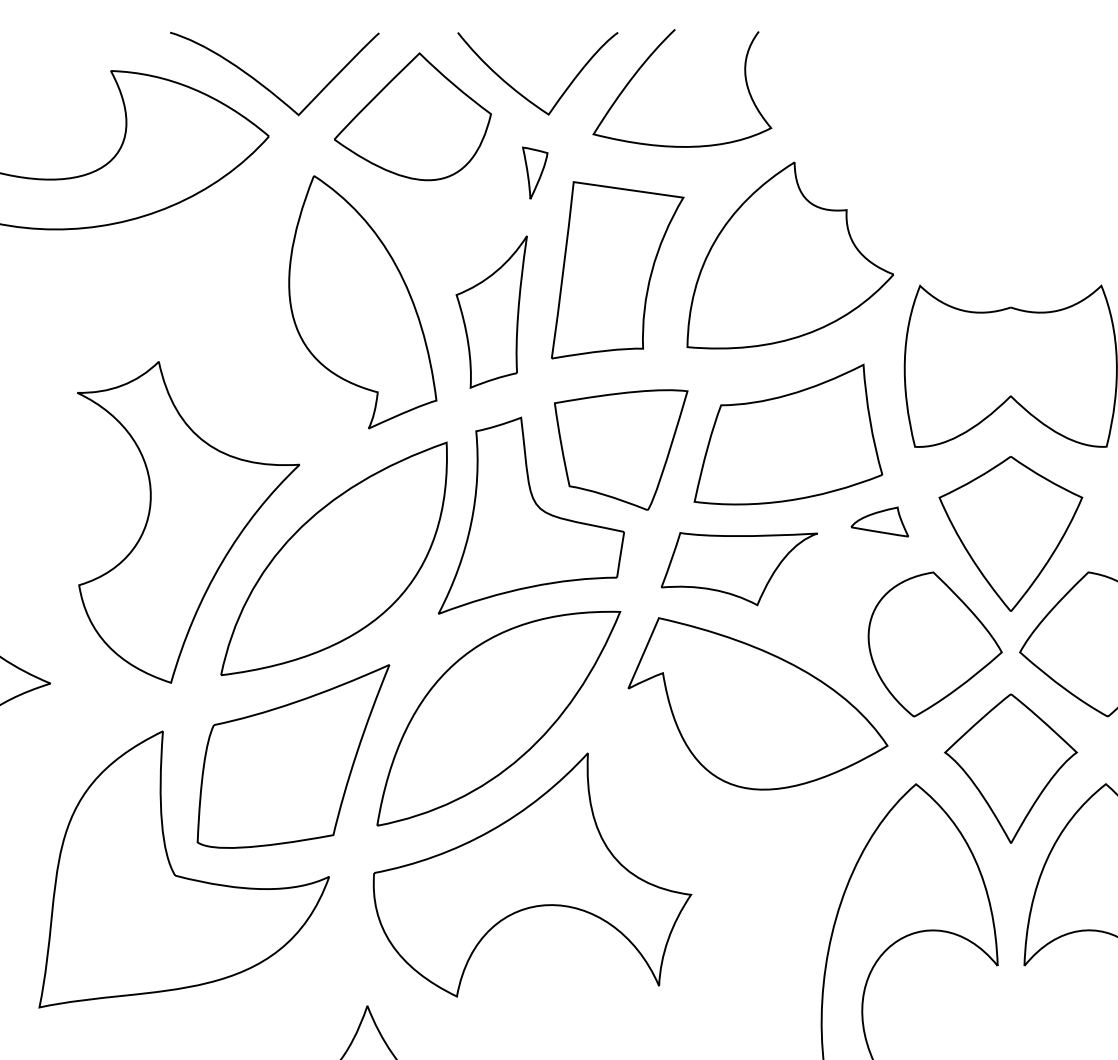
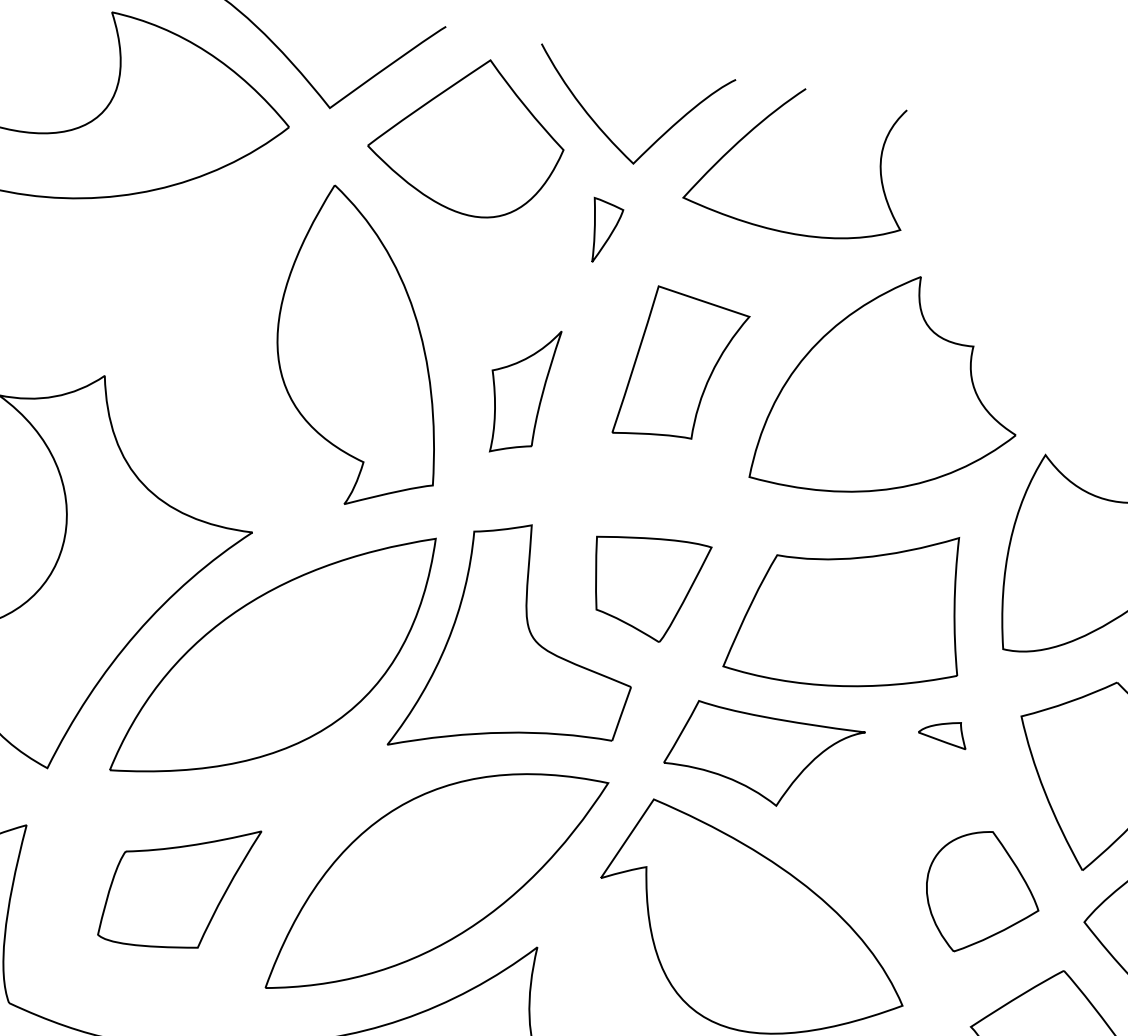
part: (617, 270) -> (681, 368), size x0.7
part: (491, 311) -> (519, 389), size x0.7
part: (621, 449) -> (646, 586), size x0.7
part: (879, 521) -> (943, 731), size x0.7
part: (934, 644) -> (982, 893), size x0.7
part: (293, 756) -> (179, 885), size x0.6

